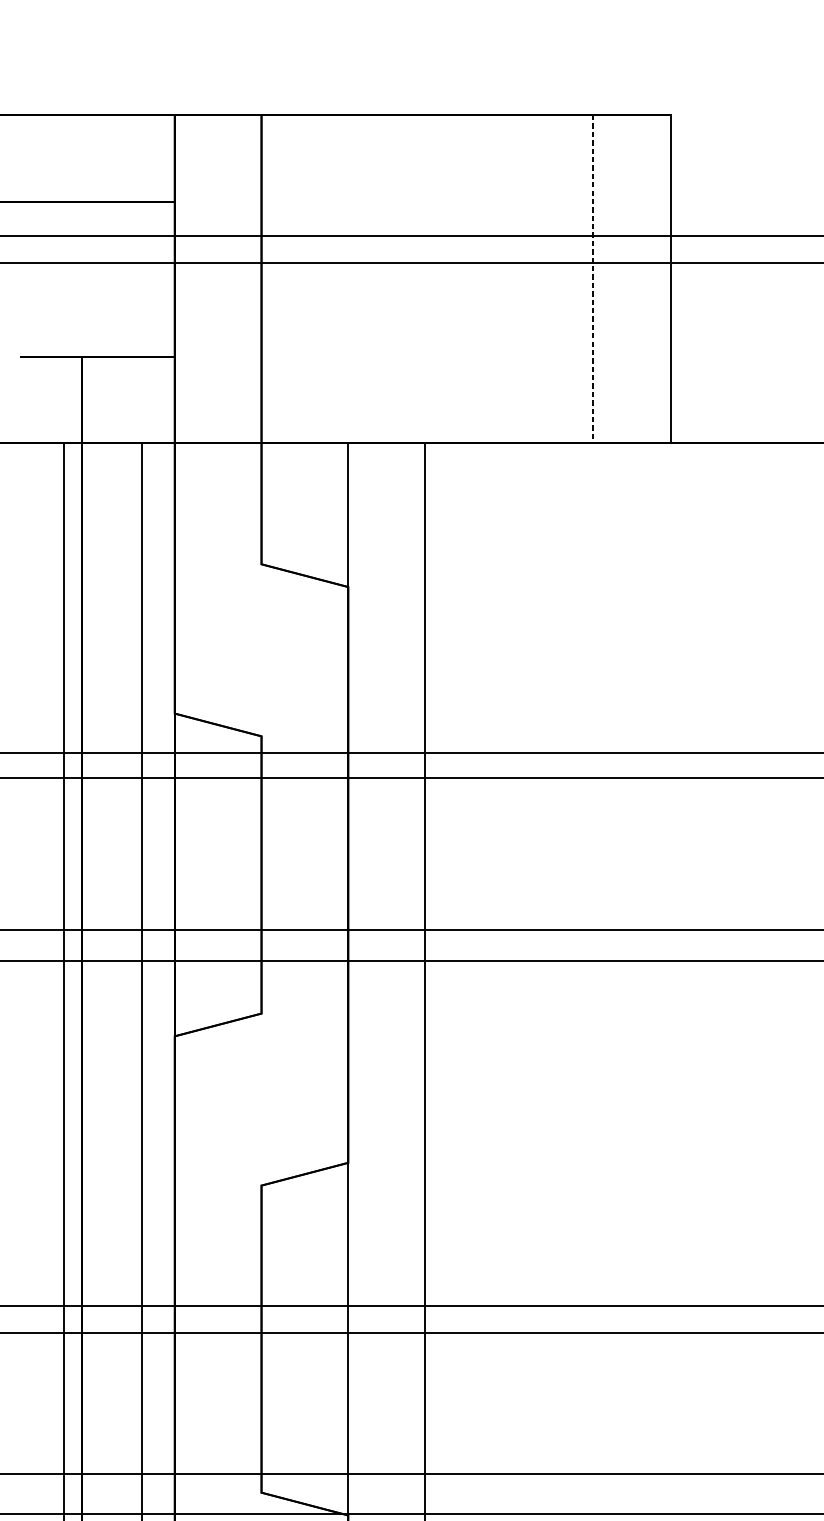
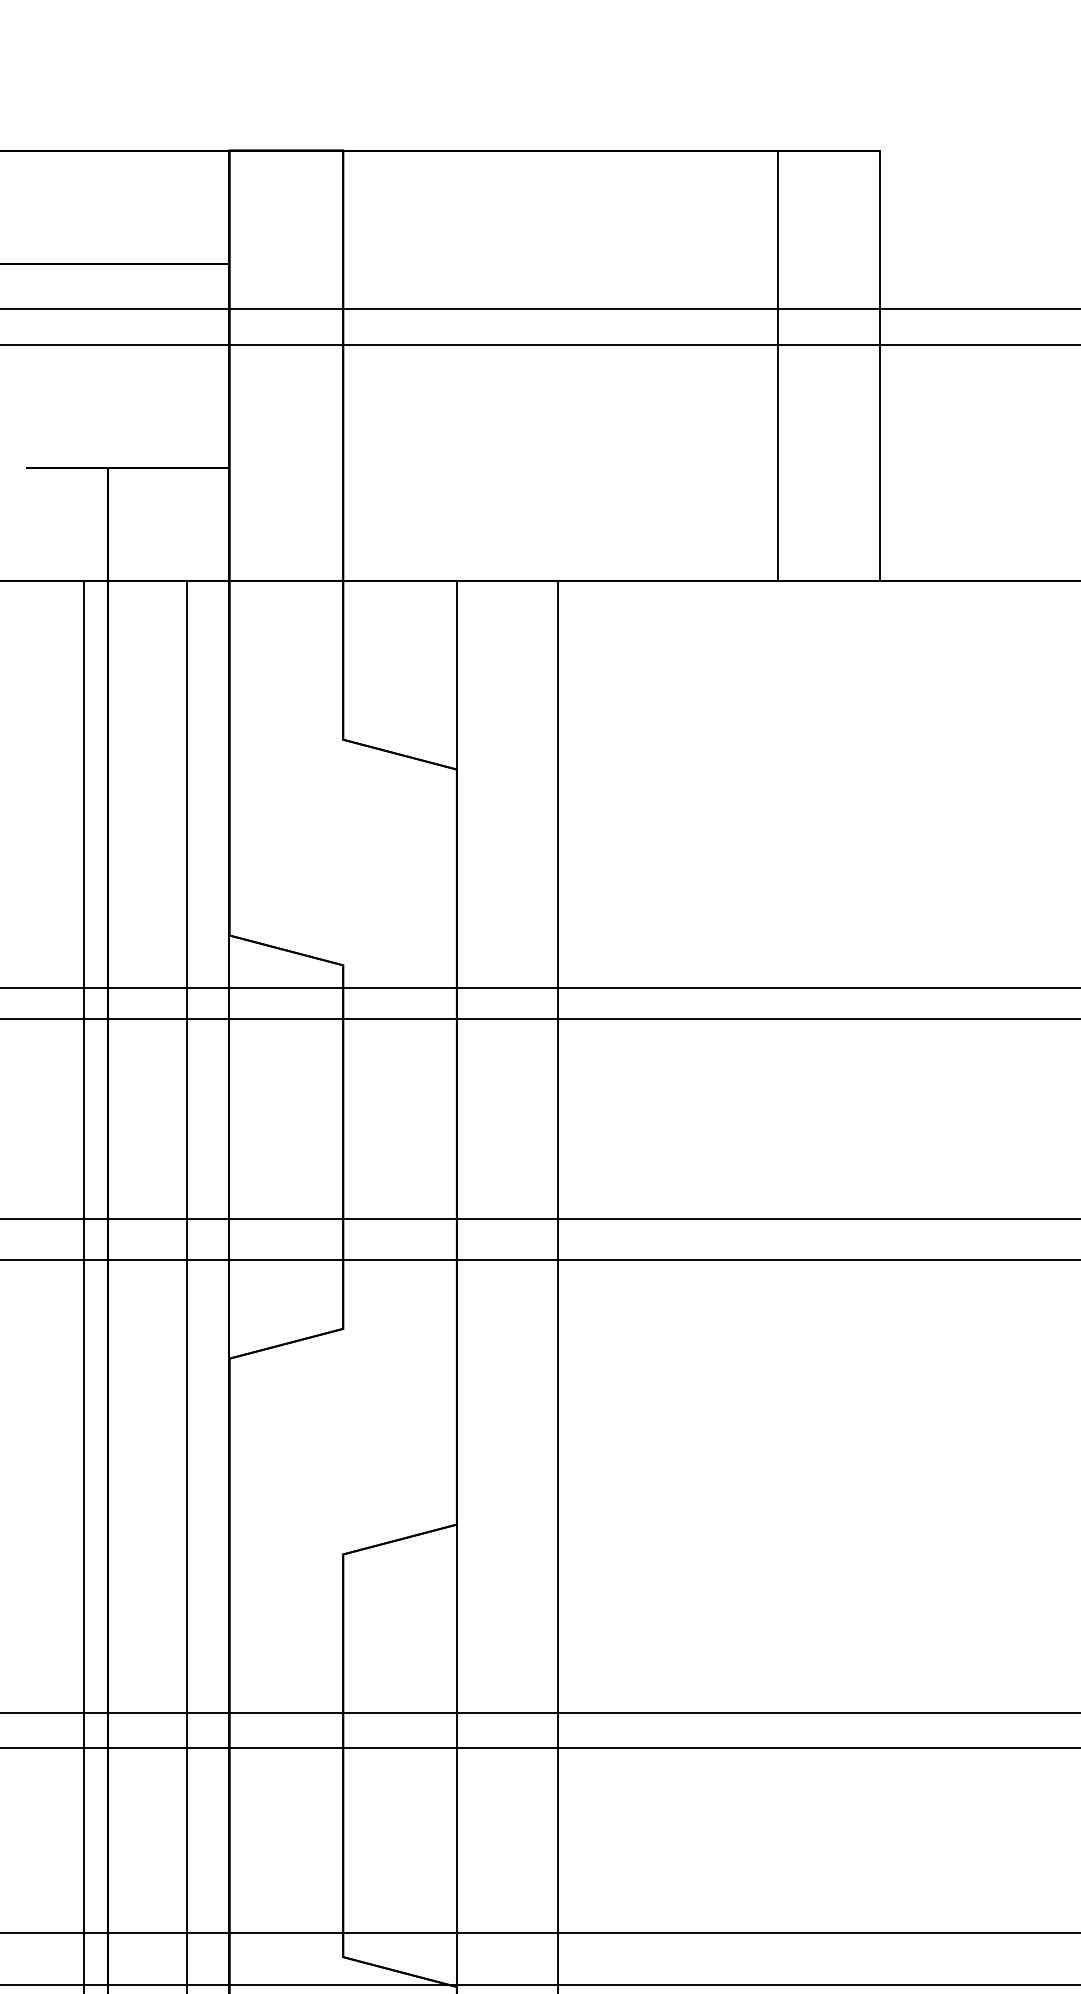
line: (592, 279) -> (777, 366), dashed -> solid

